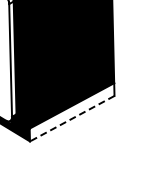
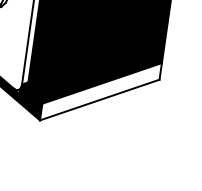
line: (72, 118) -> (100, 99), dashed -> solid

